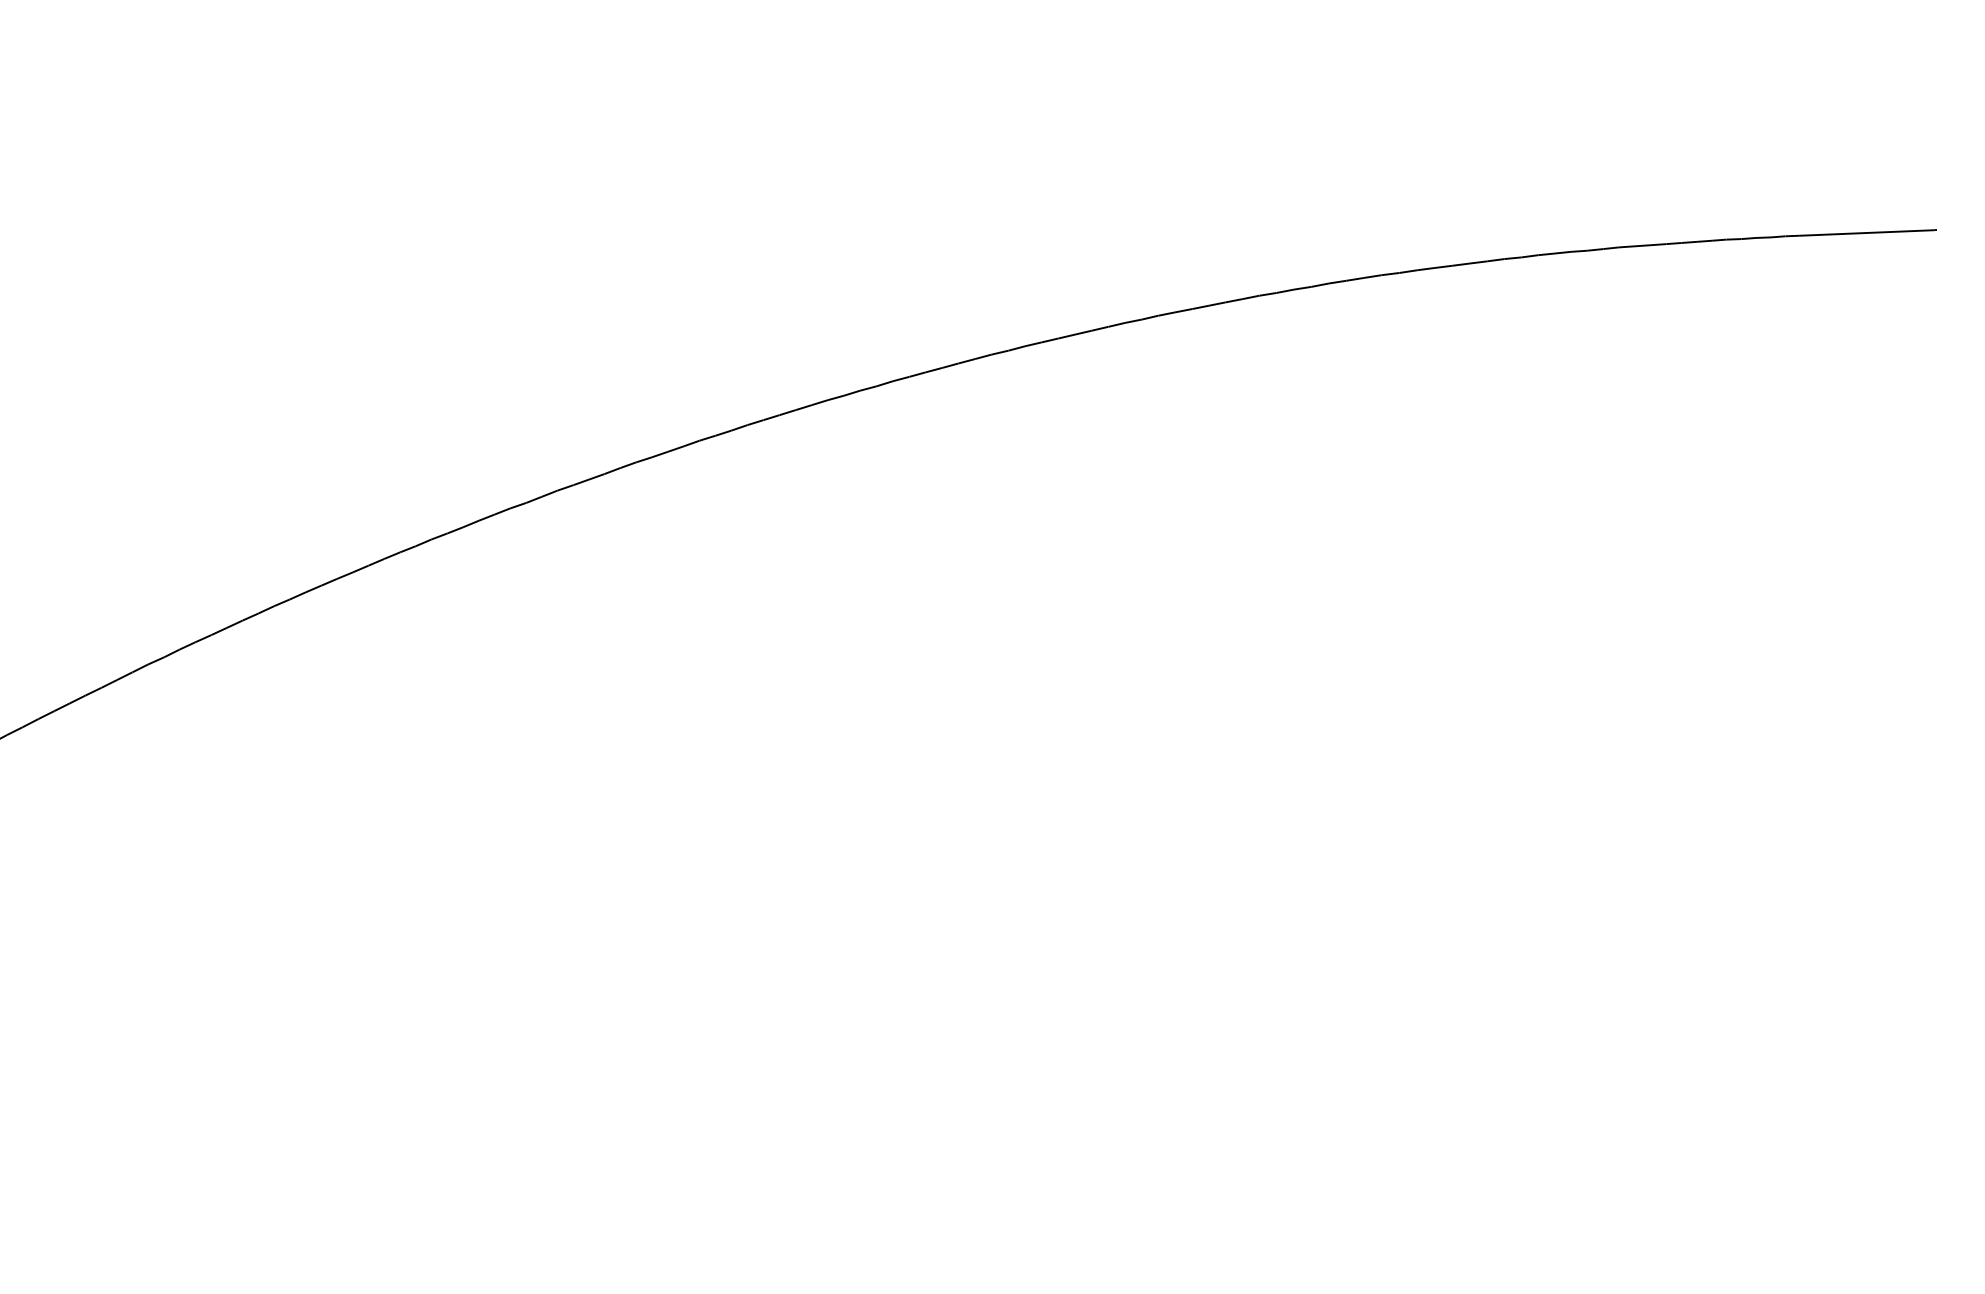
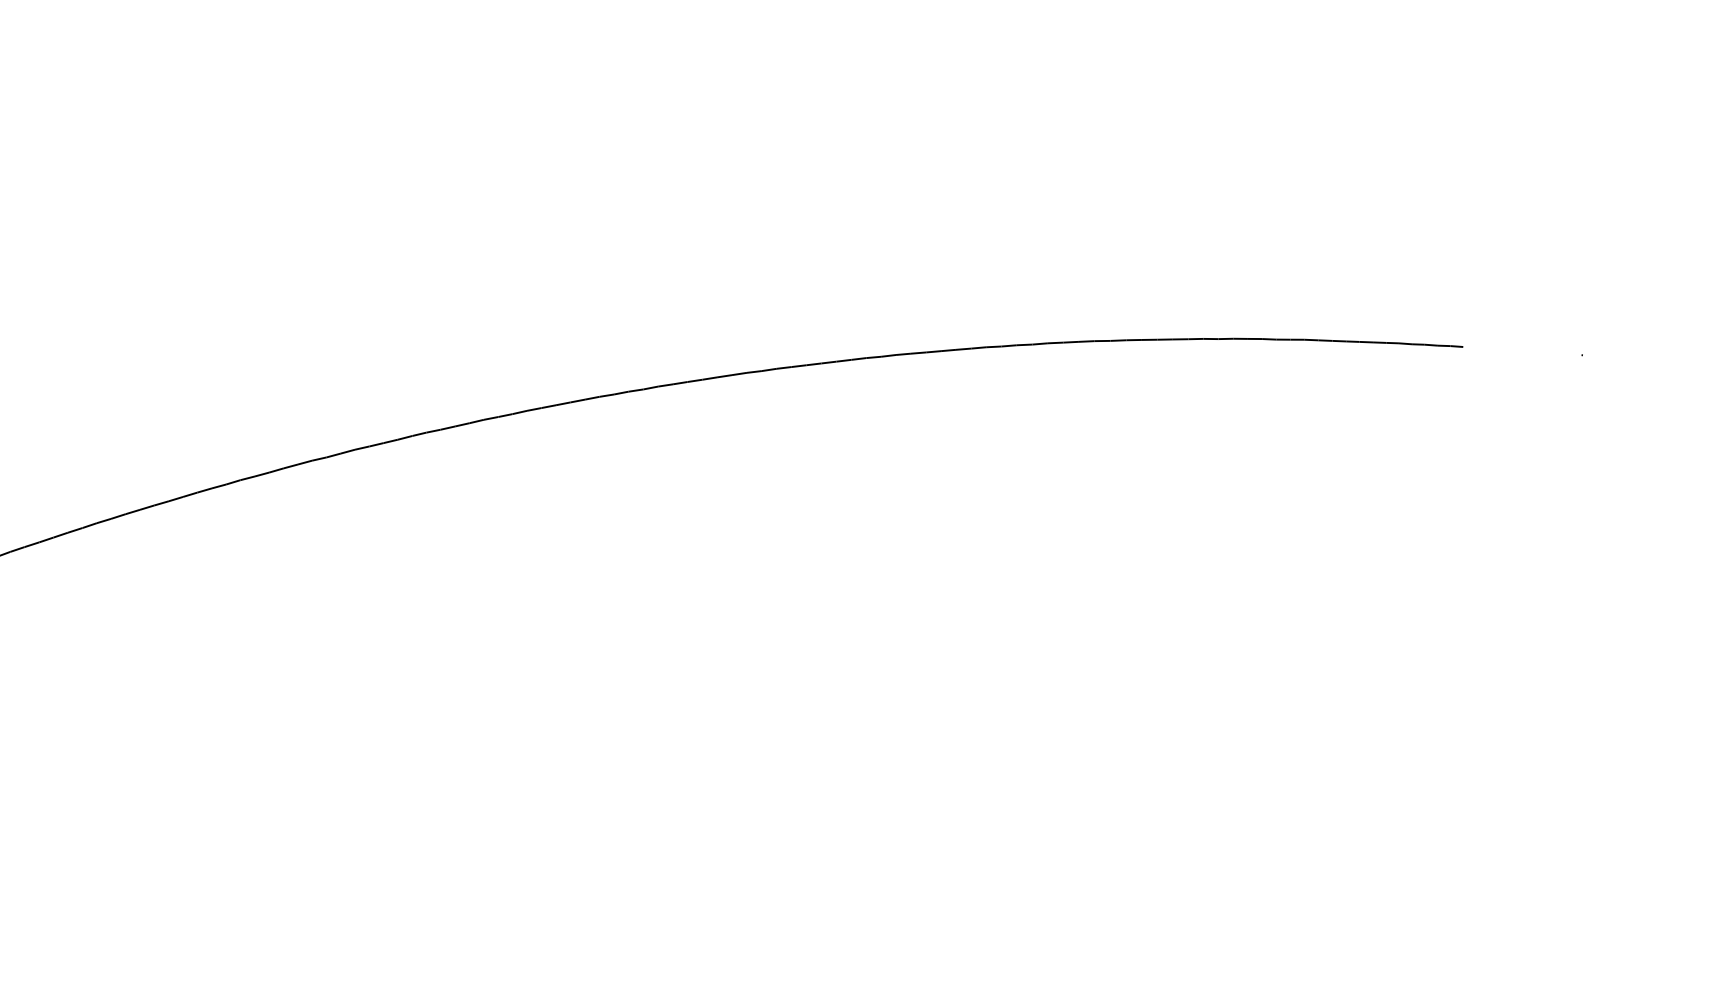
line: (1866, 232) -> (1521, 350), removed

